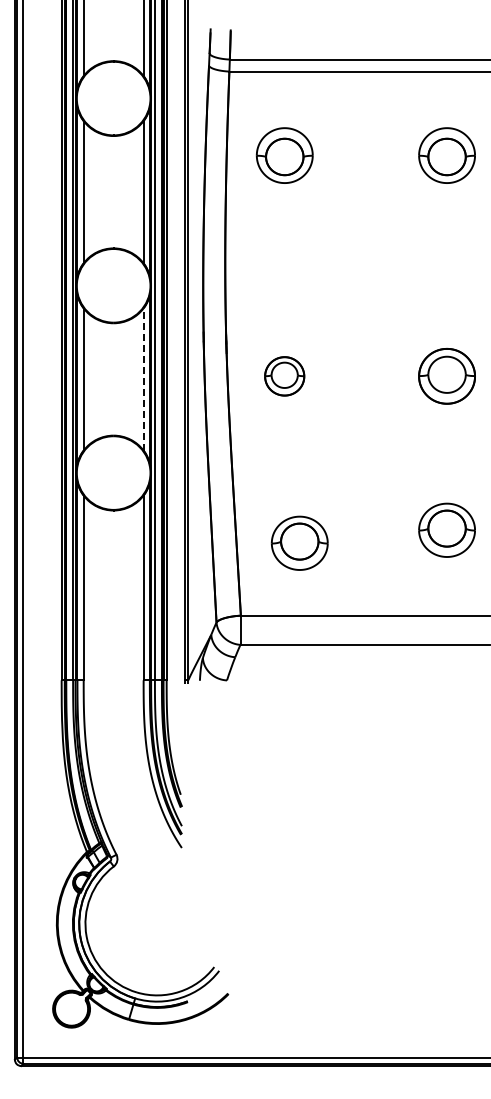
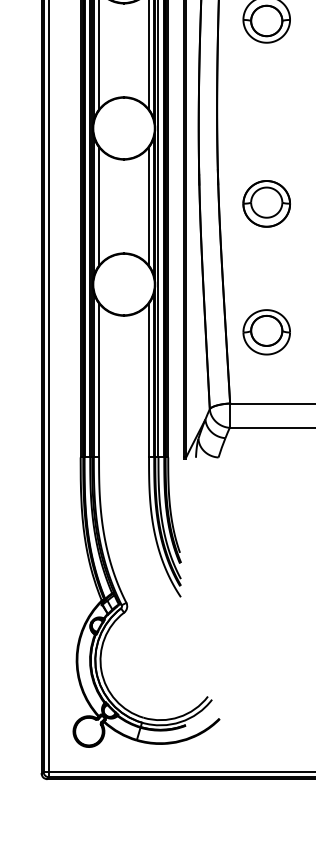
part: (284, 376) -> (266, 204), size x1.43
line: (143, 378) -> (148, 205), dashed -> solid
part: (299, 542) -> (266, 331), moved

